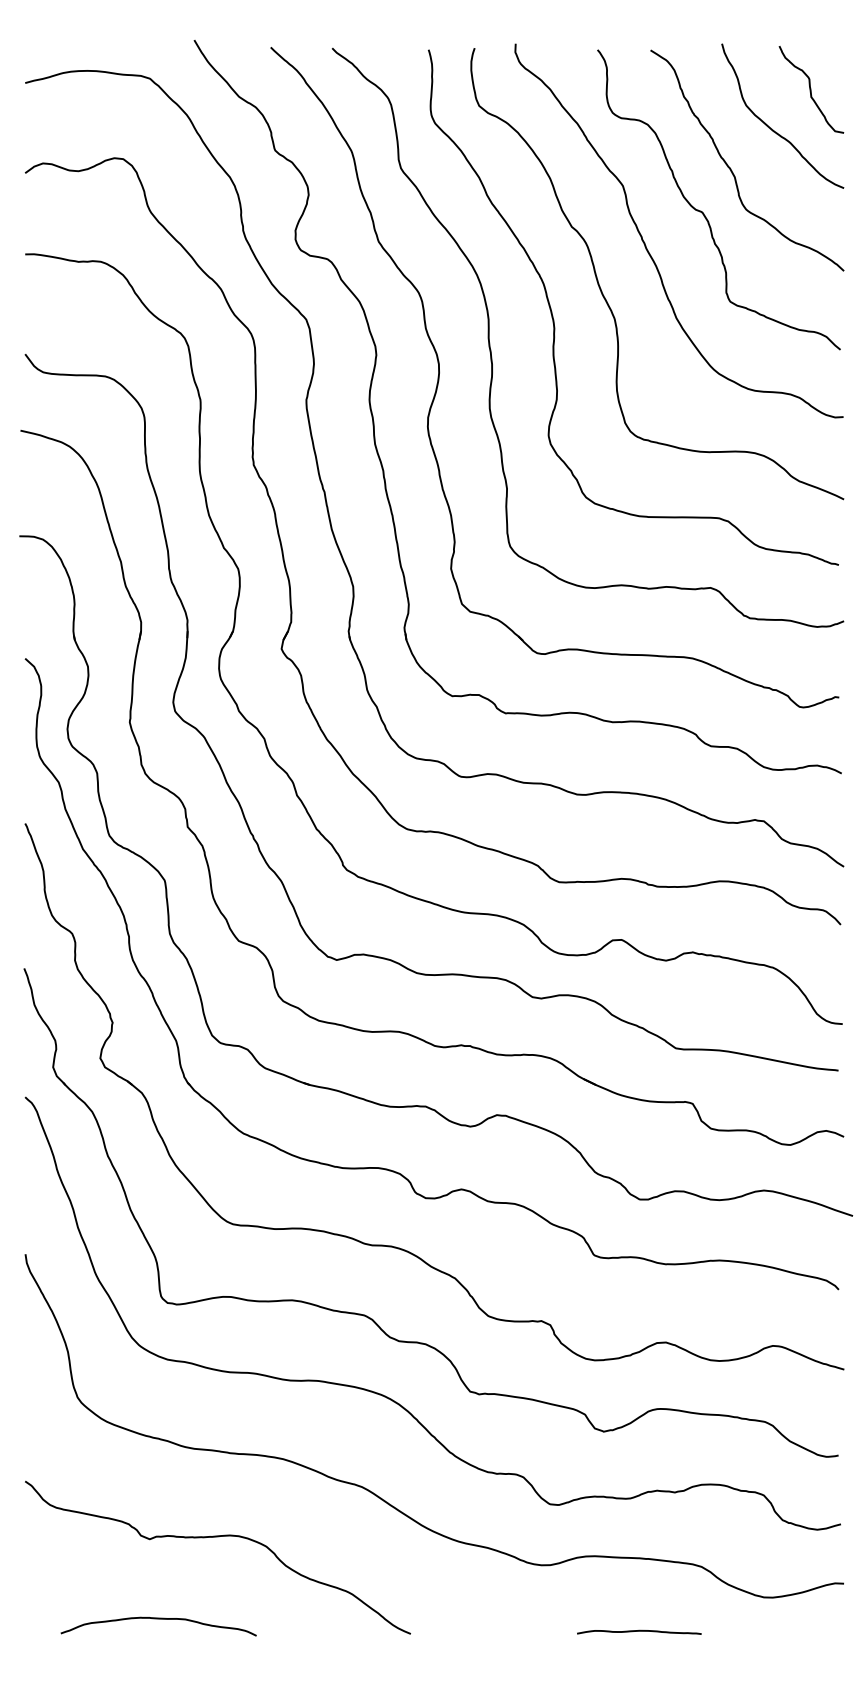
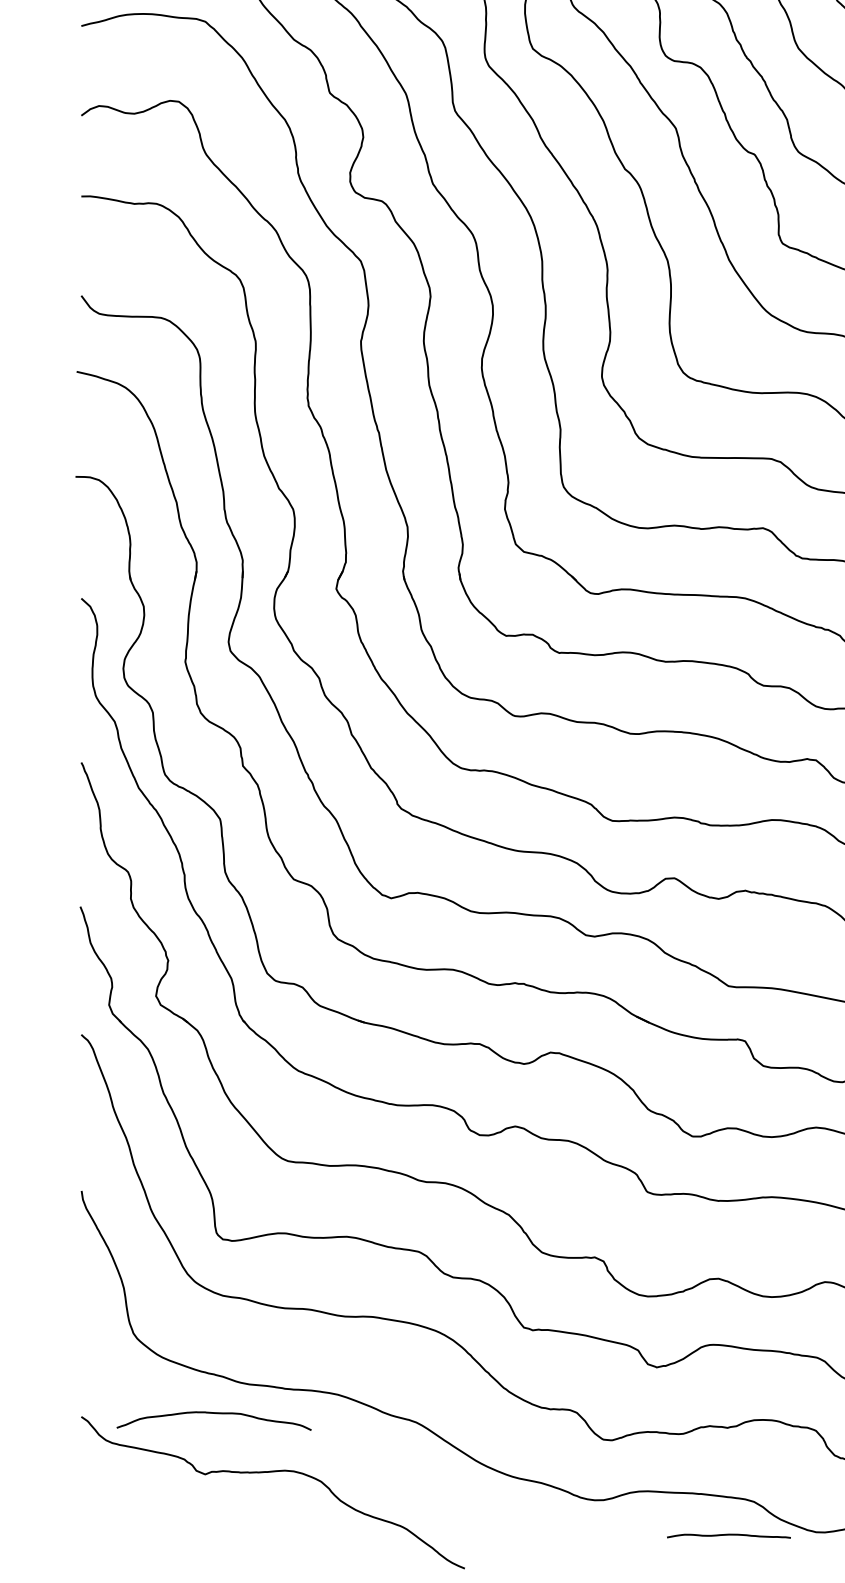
curve: (158, 1619) -> (213, 1413), moved
curve: (639, 1631) -> (729, 1535), moved

